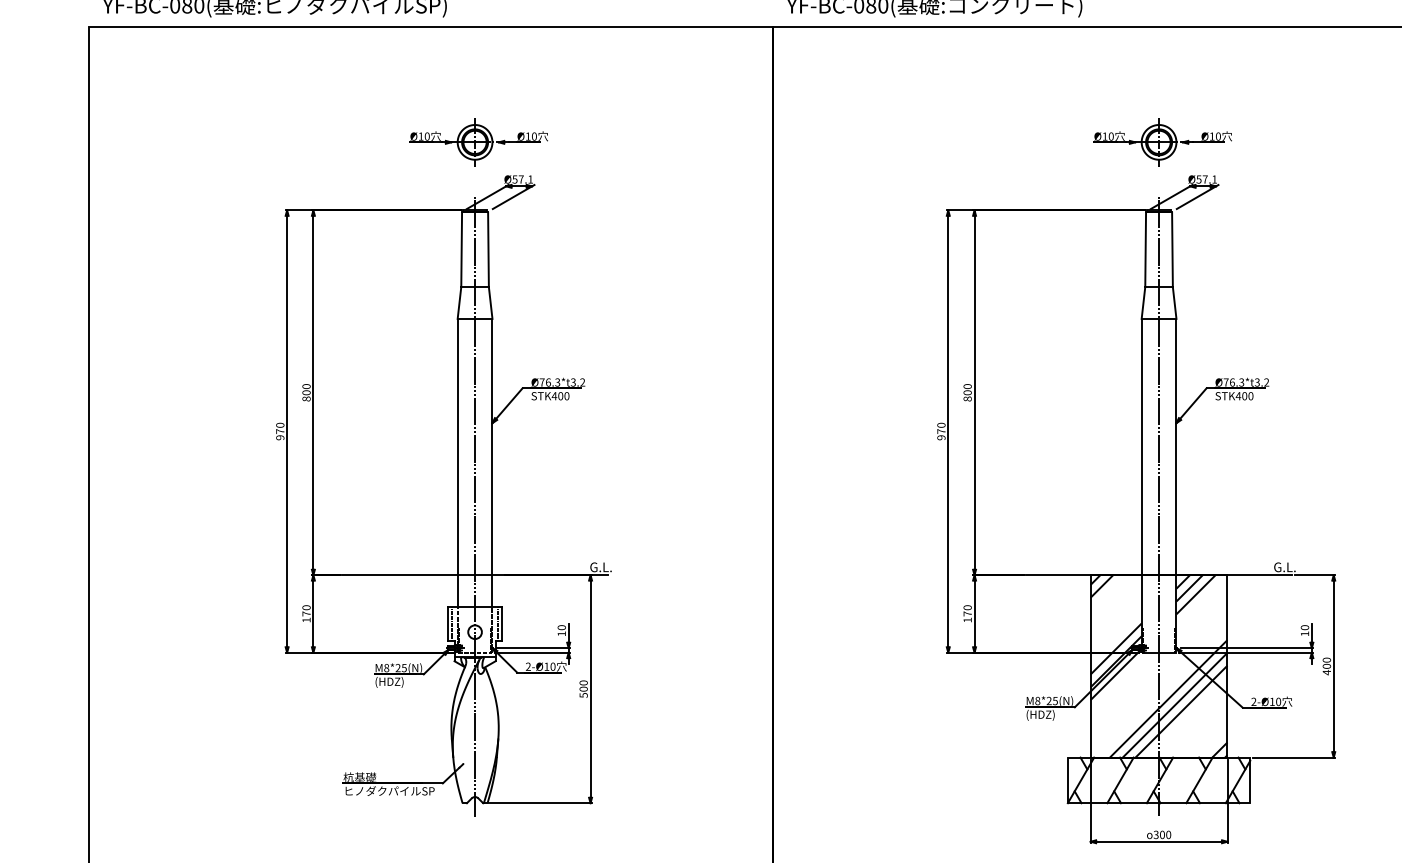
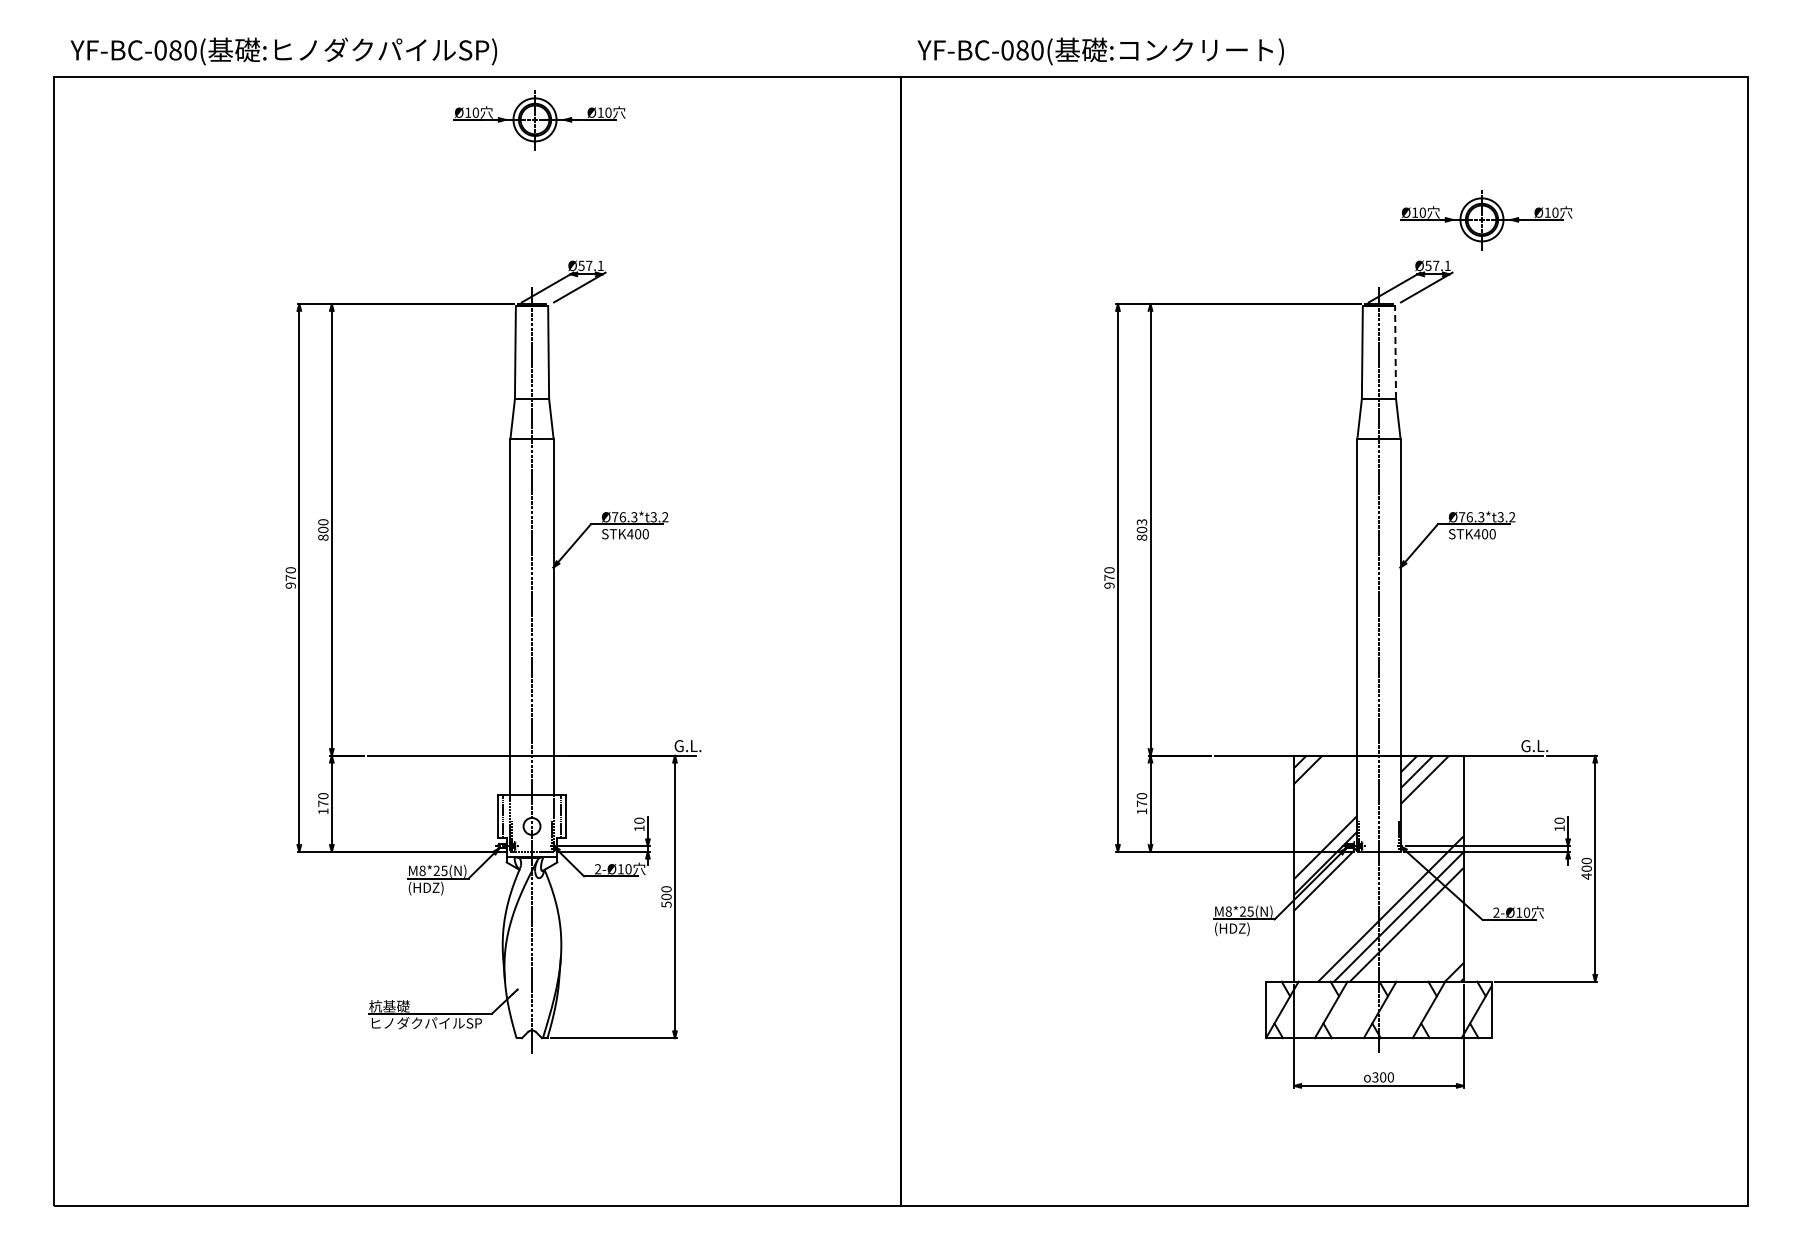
part: (478, 142) -> (539, 120), moved
part: (1162, 142) -> (1486, 220), moved
line: (1172, 249) -> (1395, 352), solid -> dashed
text: (968, 386) -> (1142, 522), 800 -> 803

